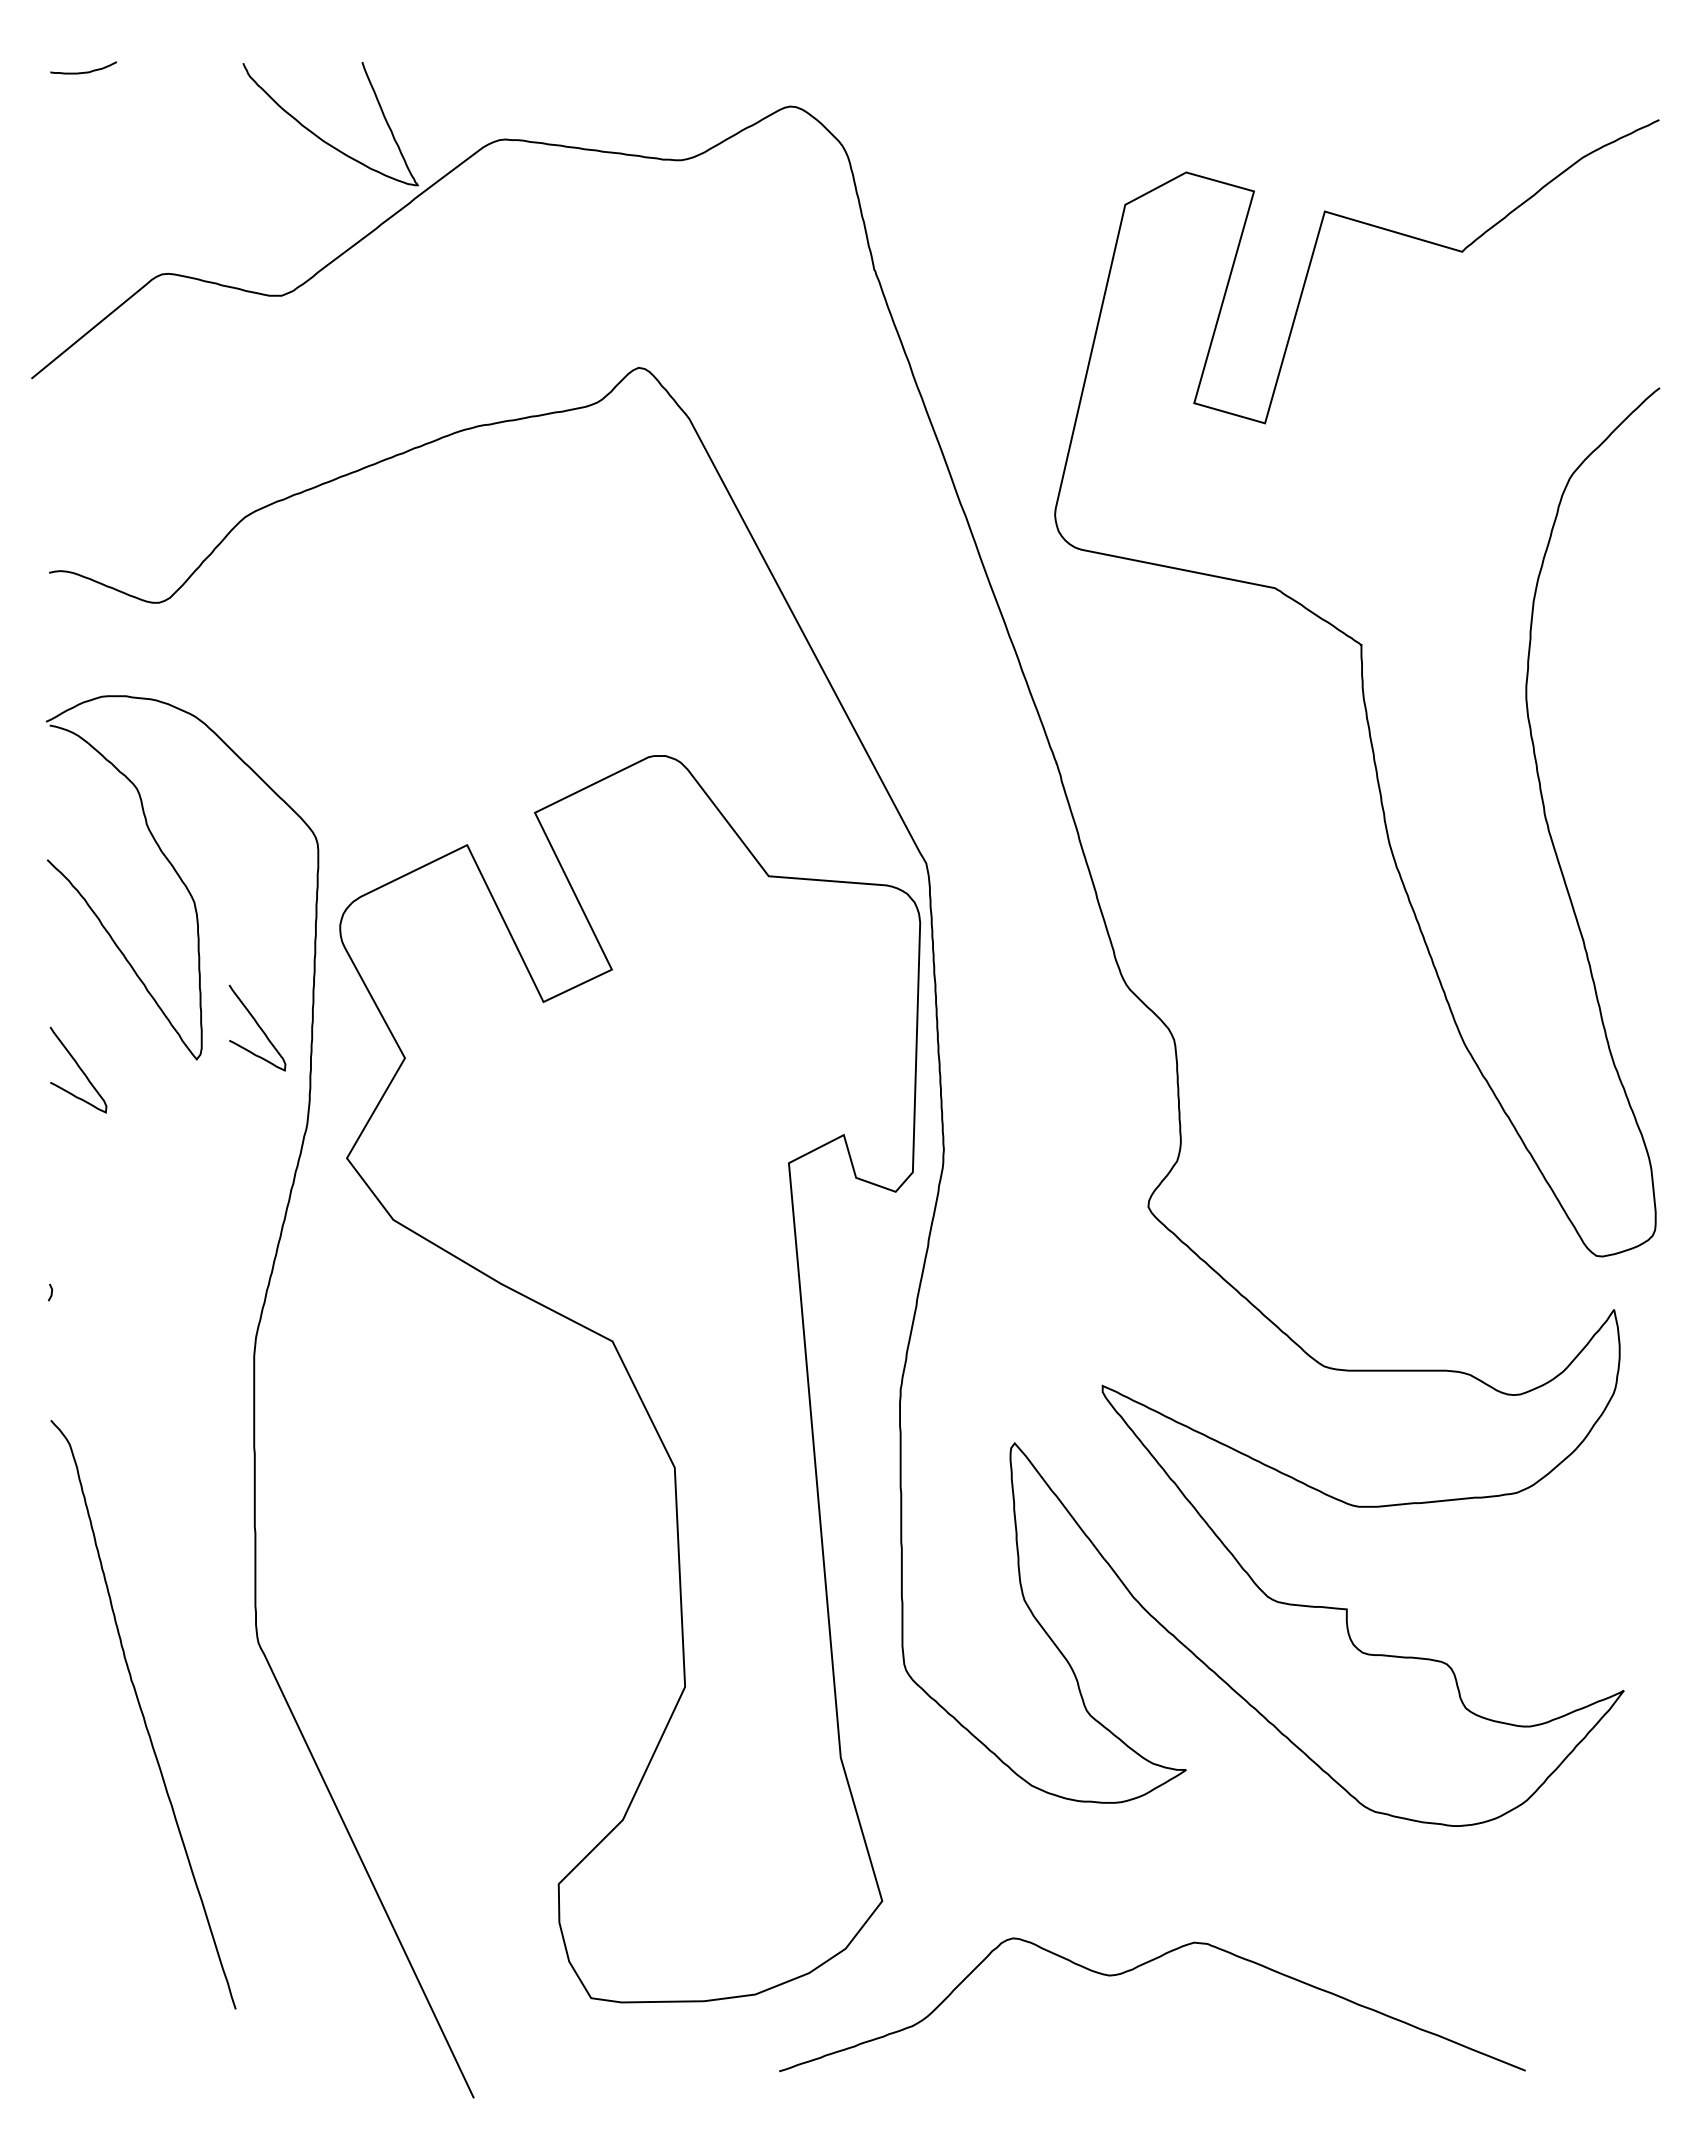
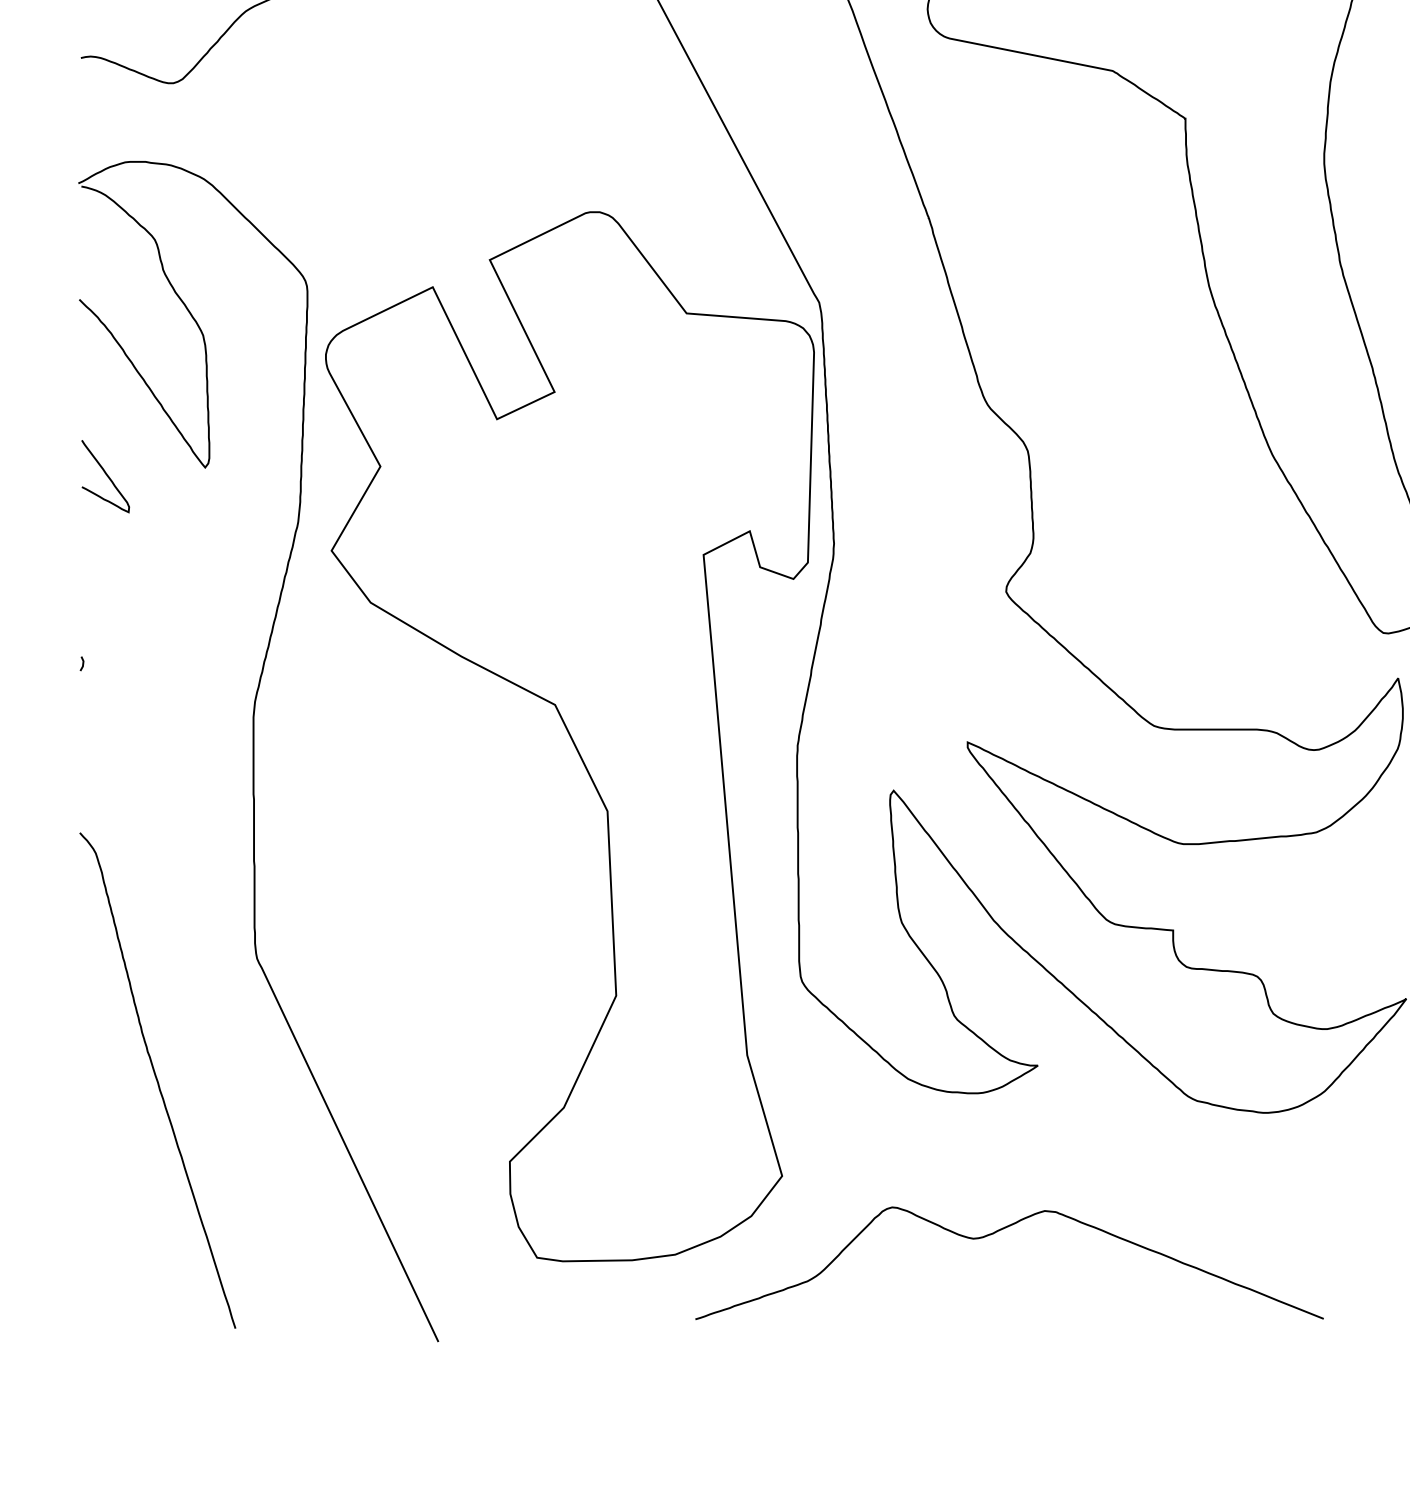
curve: (258, 1027) -> (257, 440), removed
curve: (143, 1714) -> (157, 1080), moved

